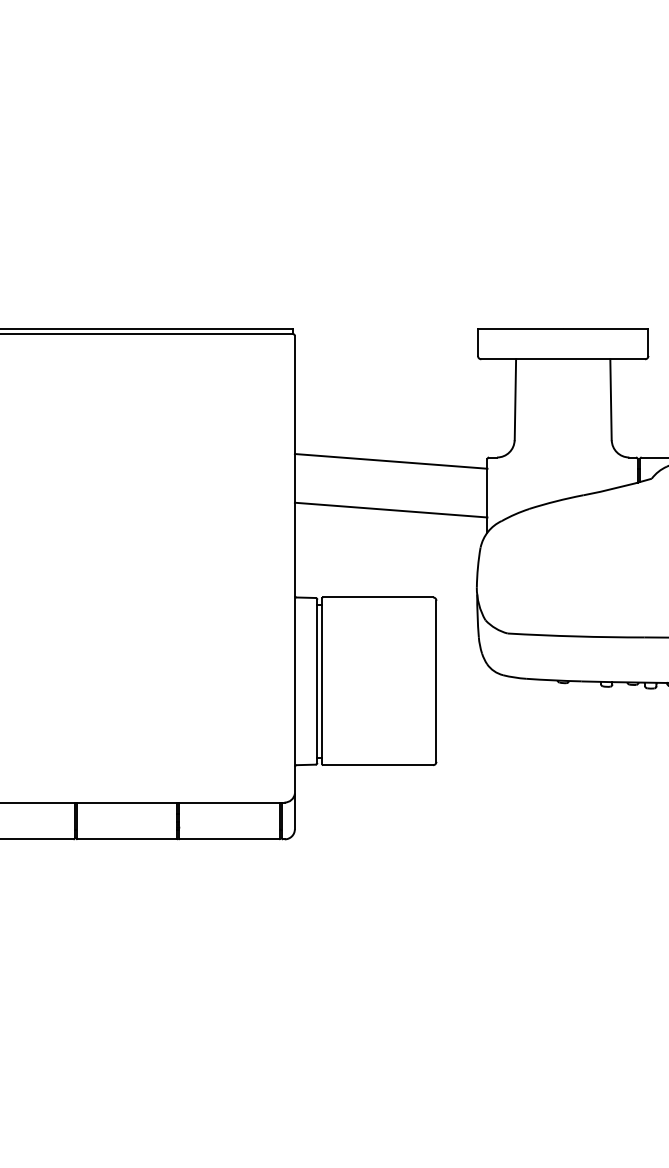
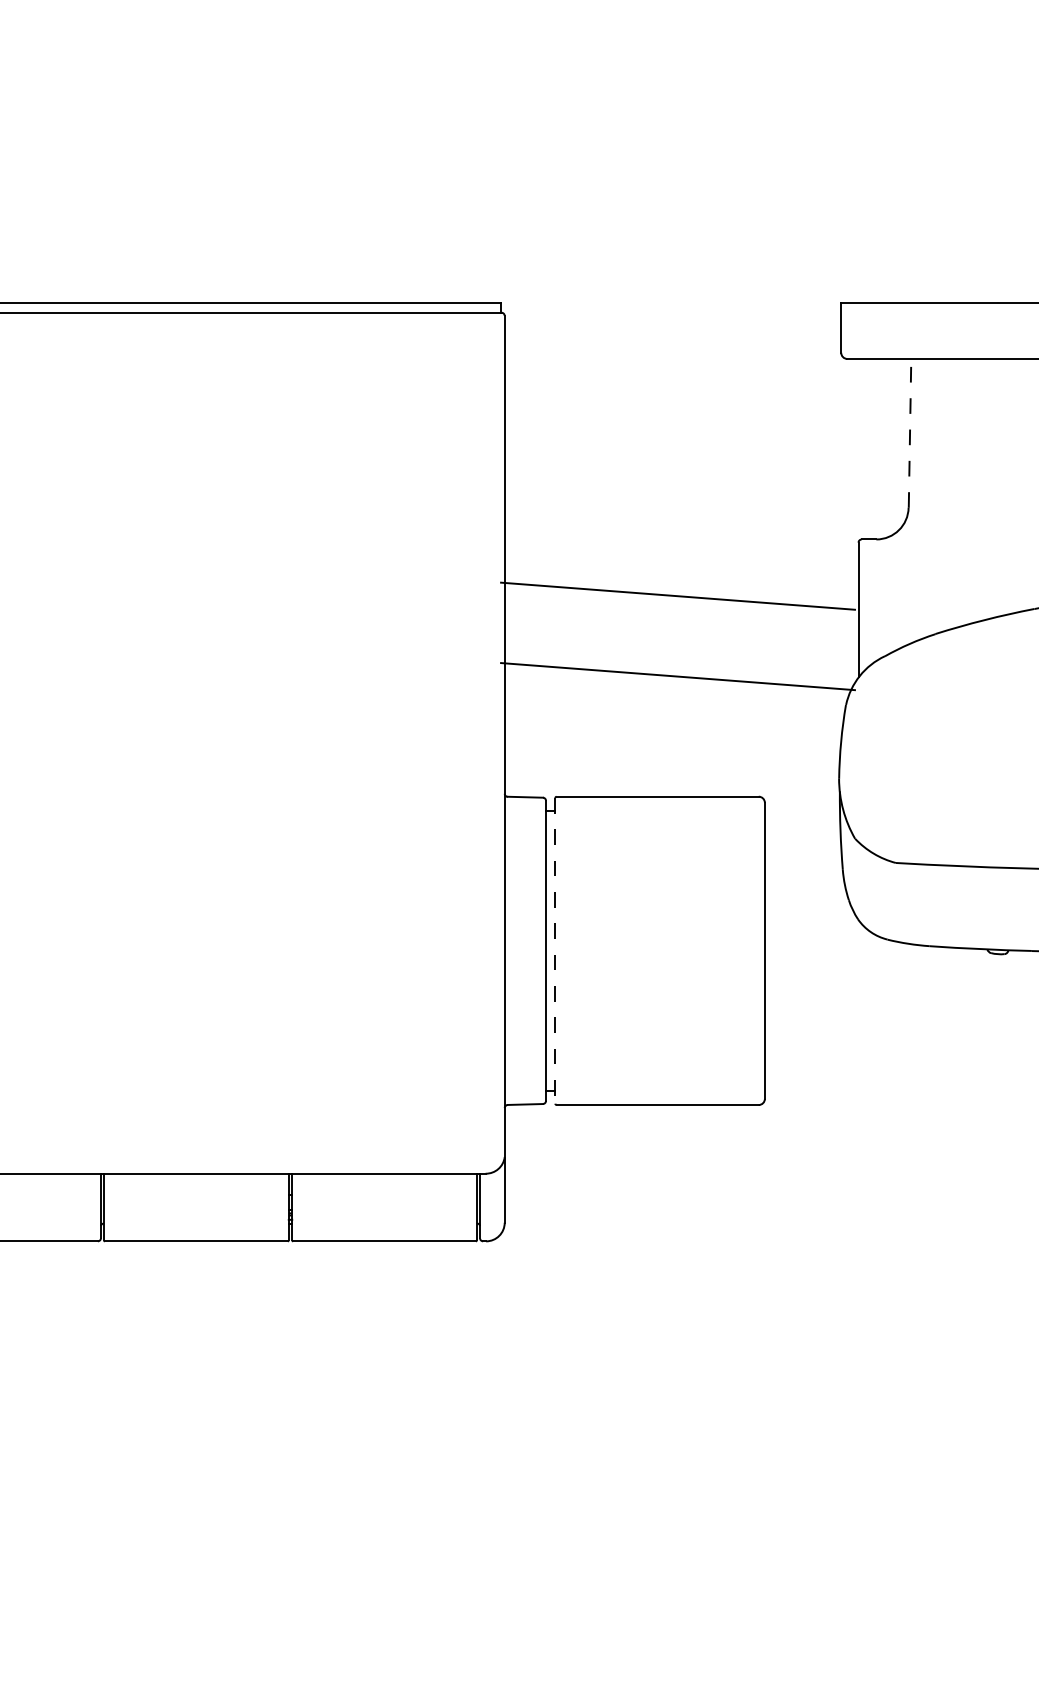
line: (515, 399) -> (910, 432), solid -> dashed
line: (390, 461) -> (676, 596), moved
line: (390, 509) -> (676, 675), moved
line: (322, 681) -> (555, 951), solid -> dashed

